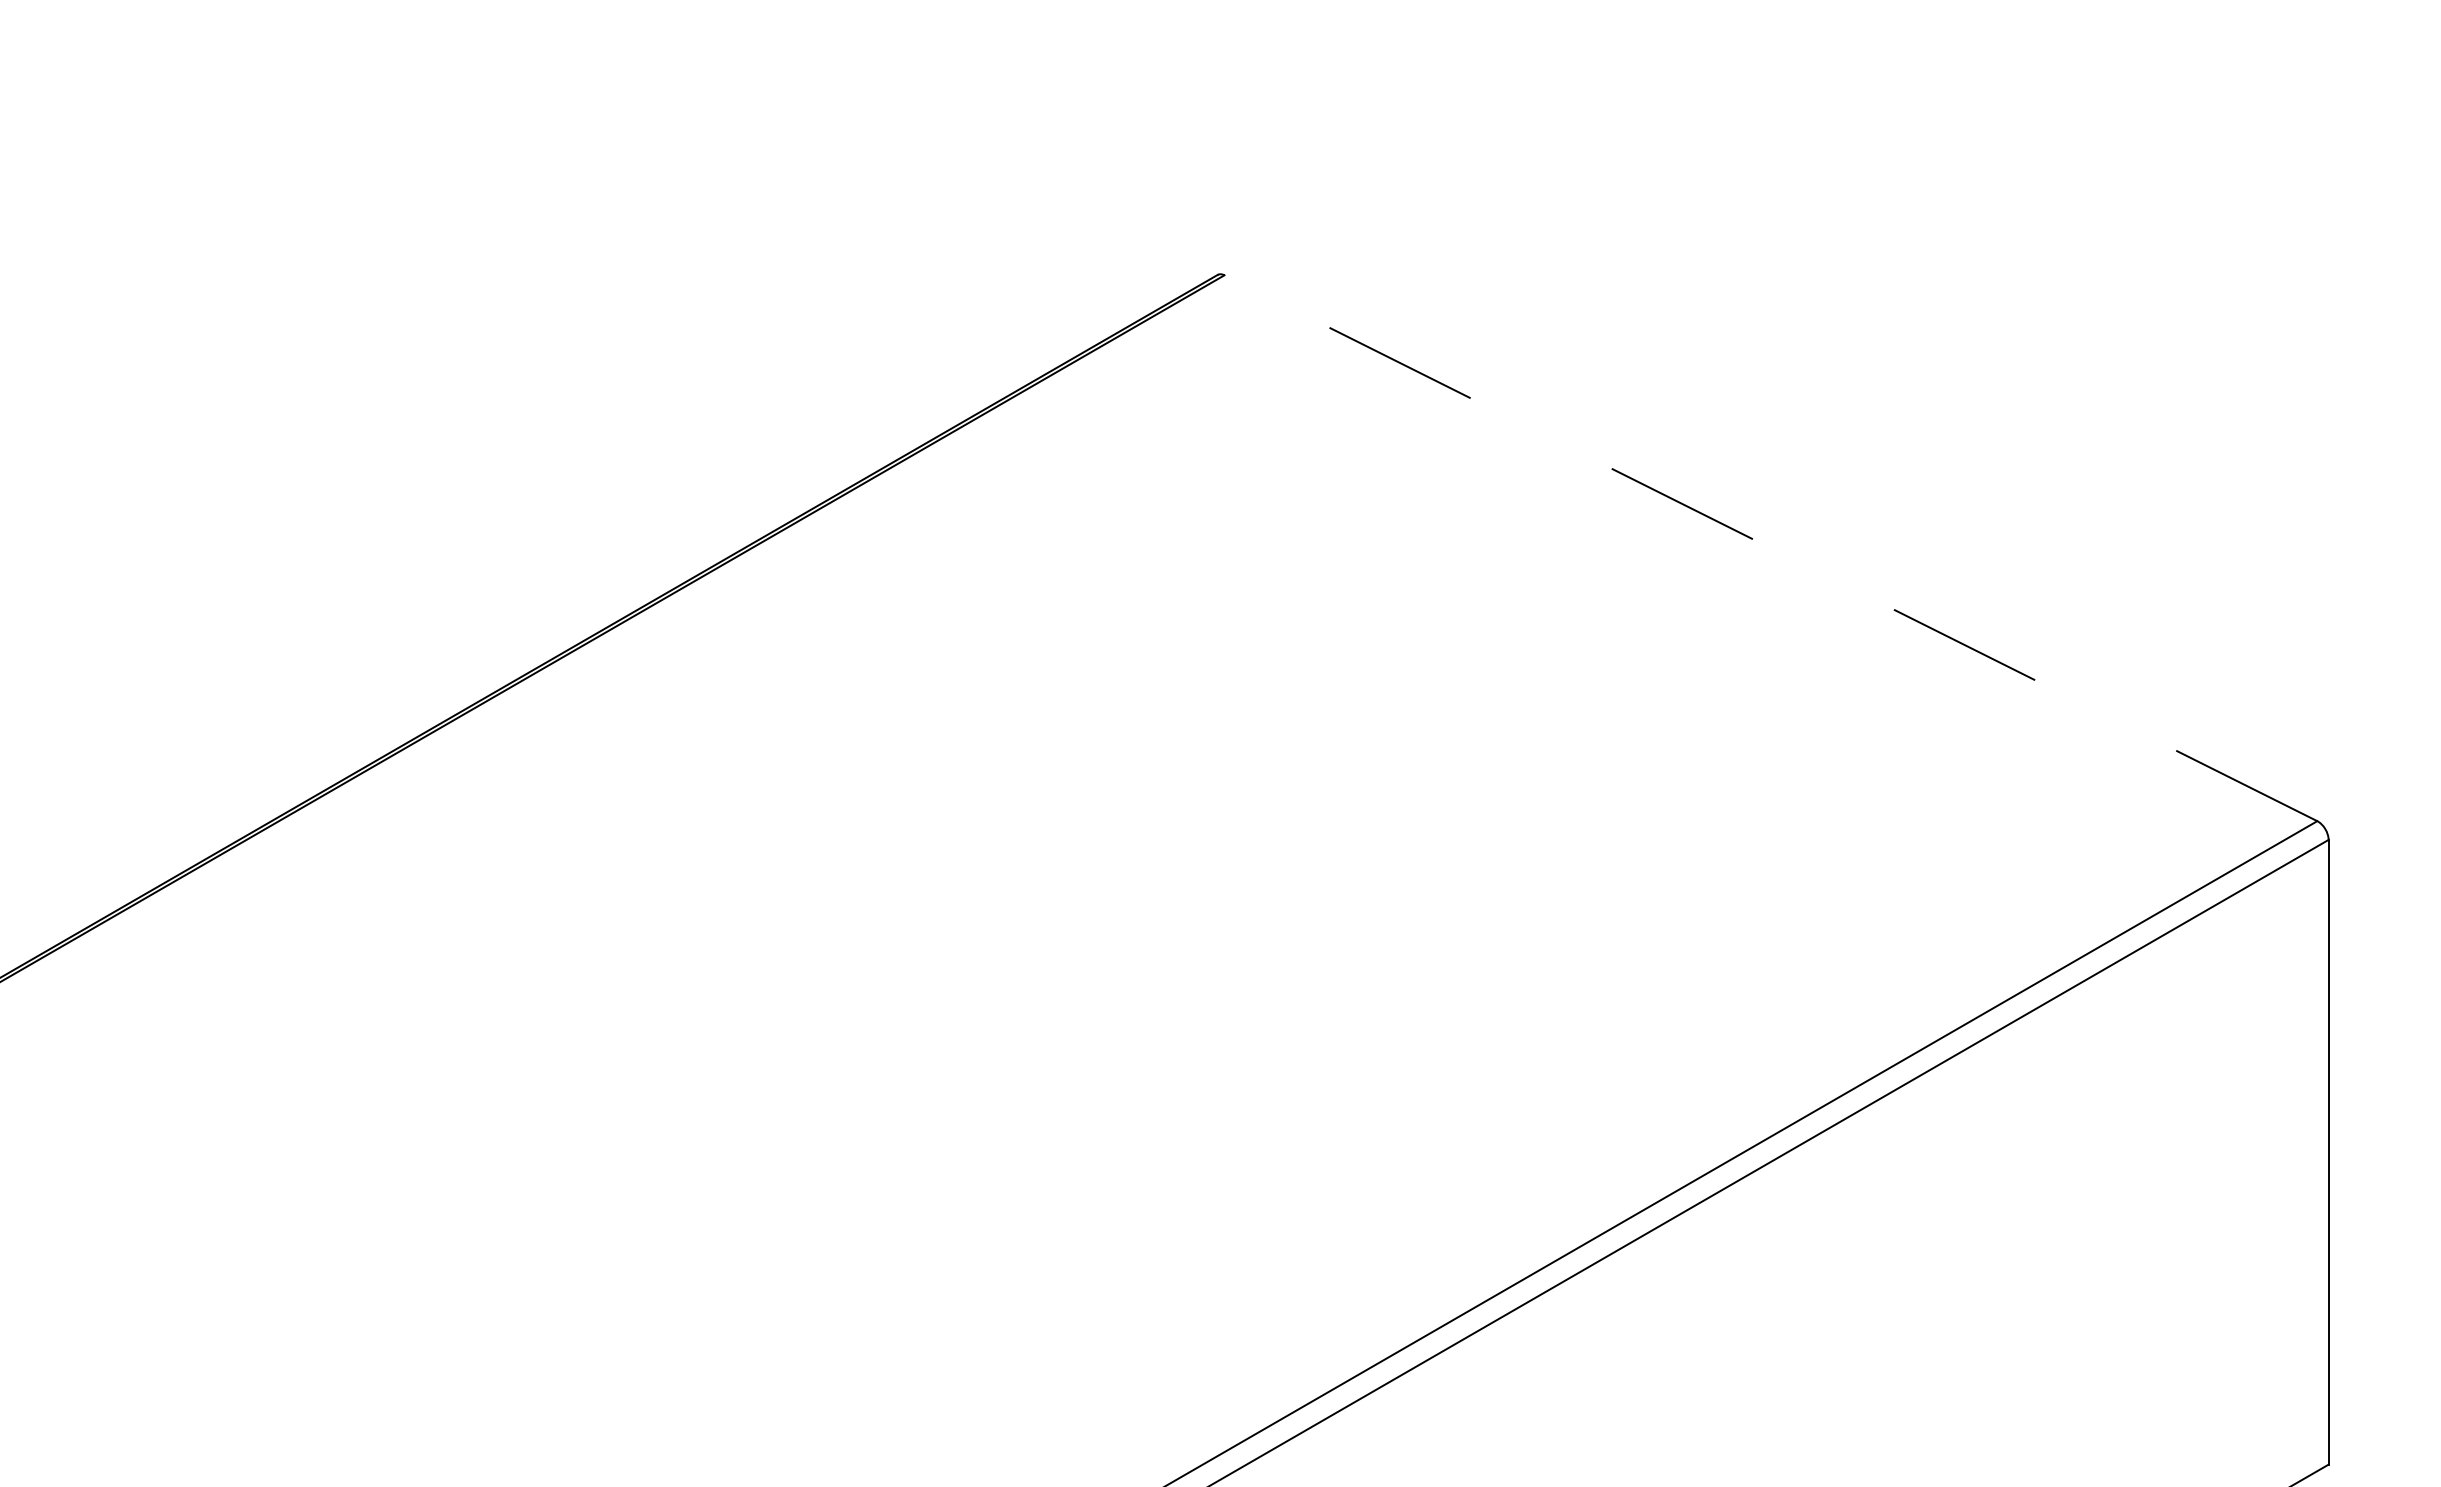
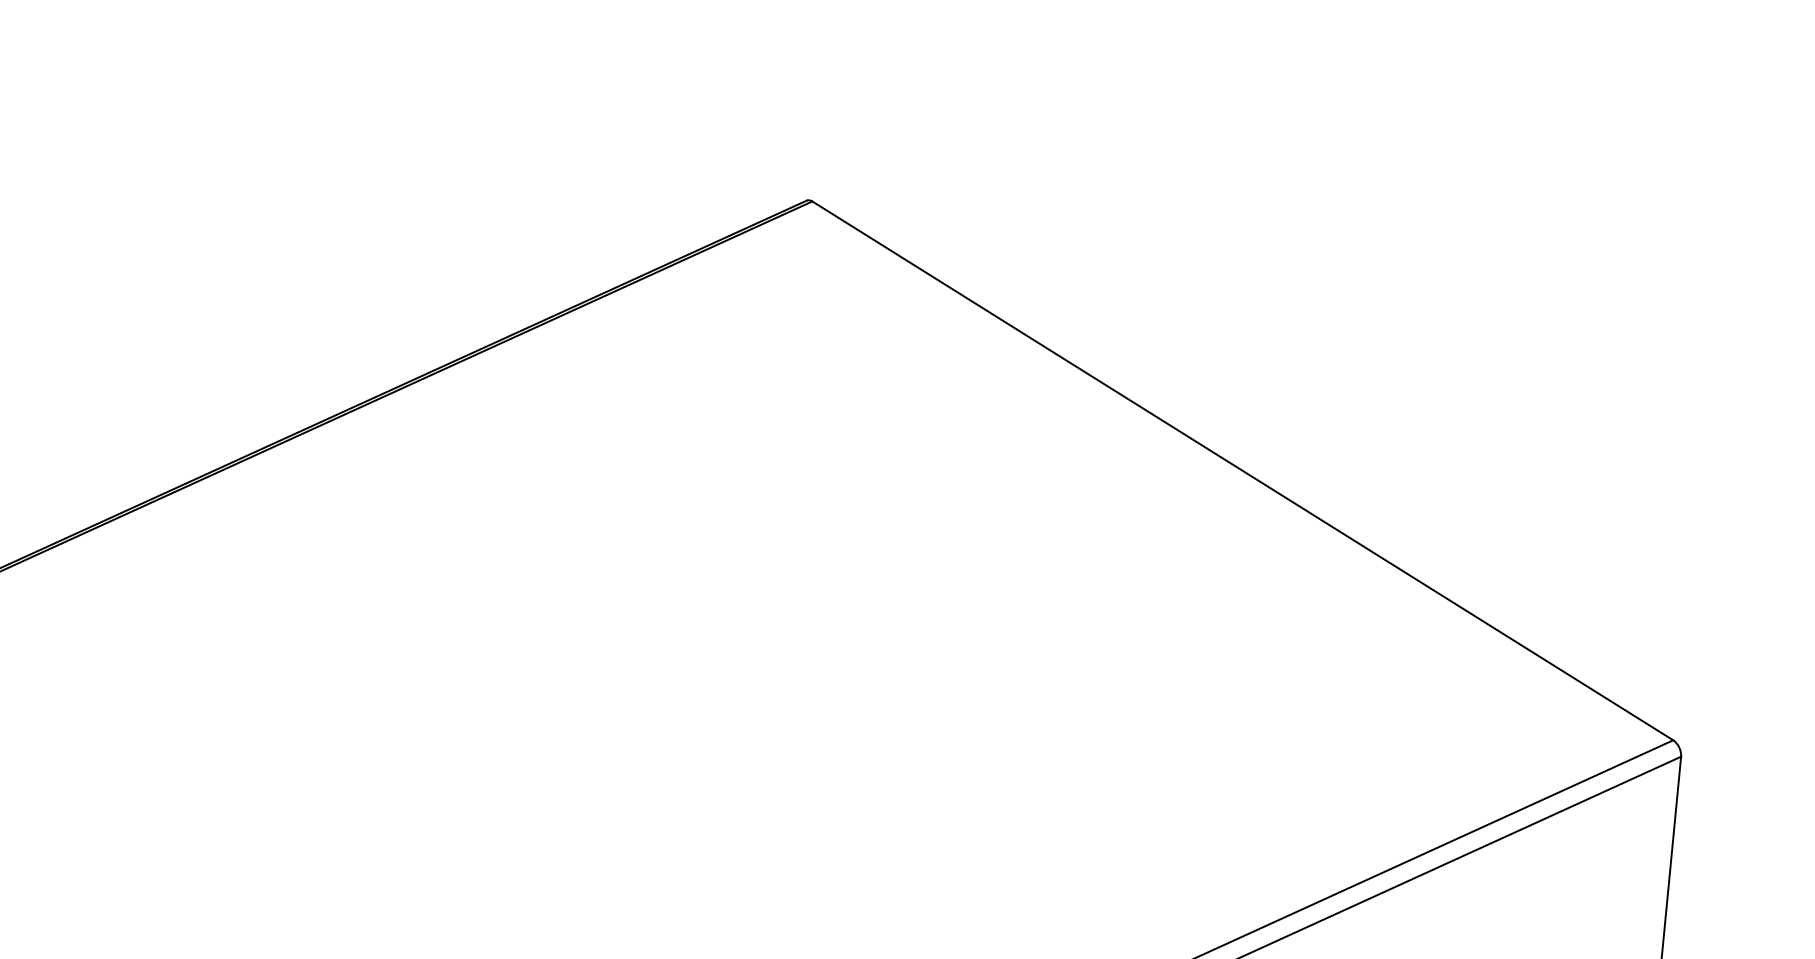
line: (1770, 548) -> (1242, 471), dashed -> solid

